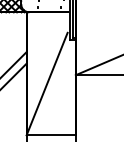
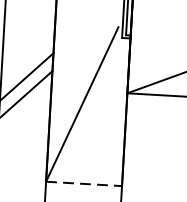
line: (51, 135) -> (84, 184), solid -> dashed

